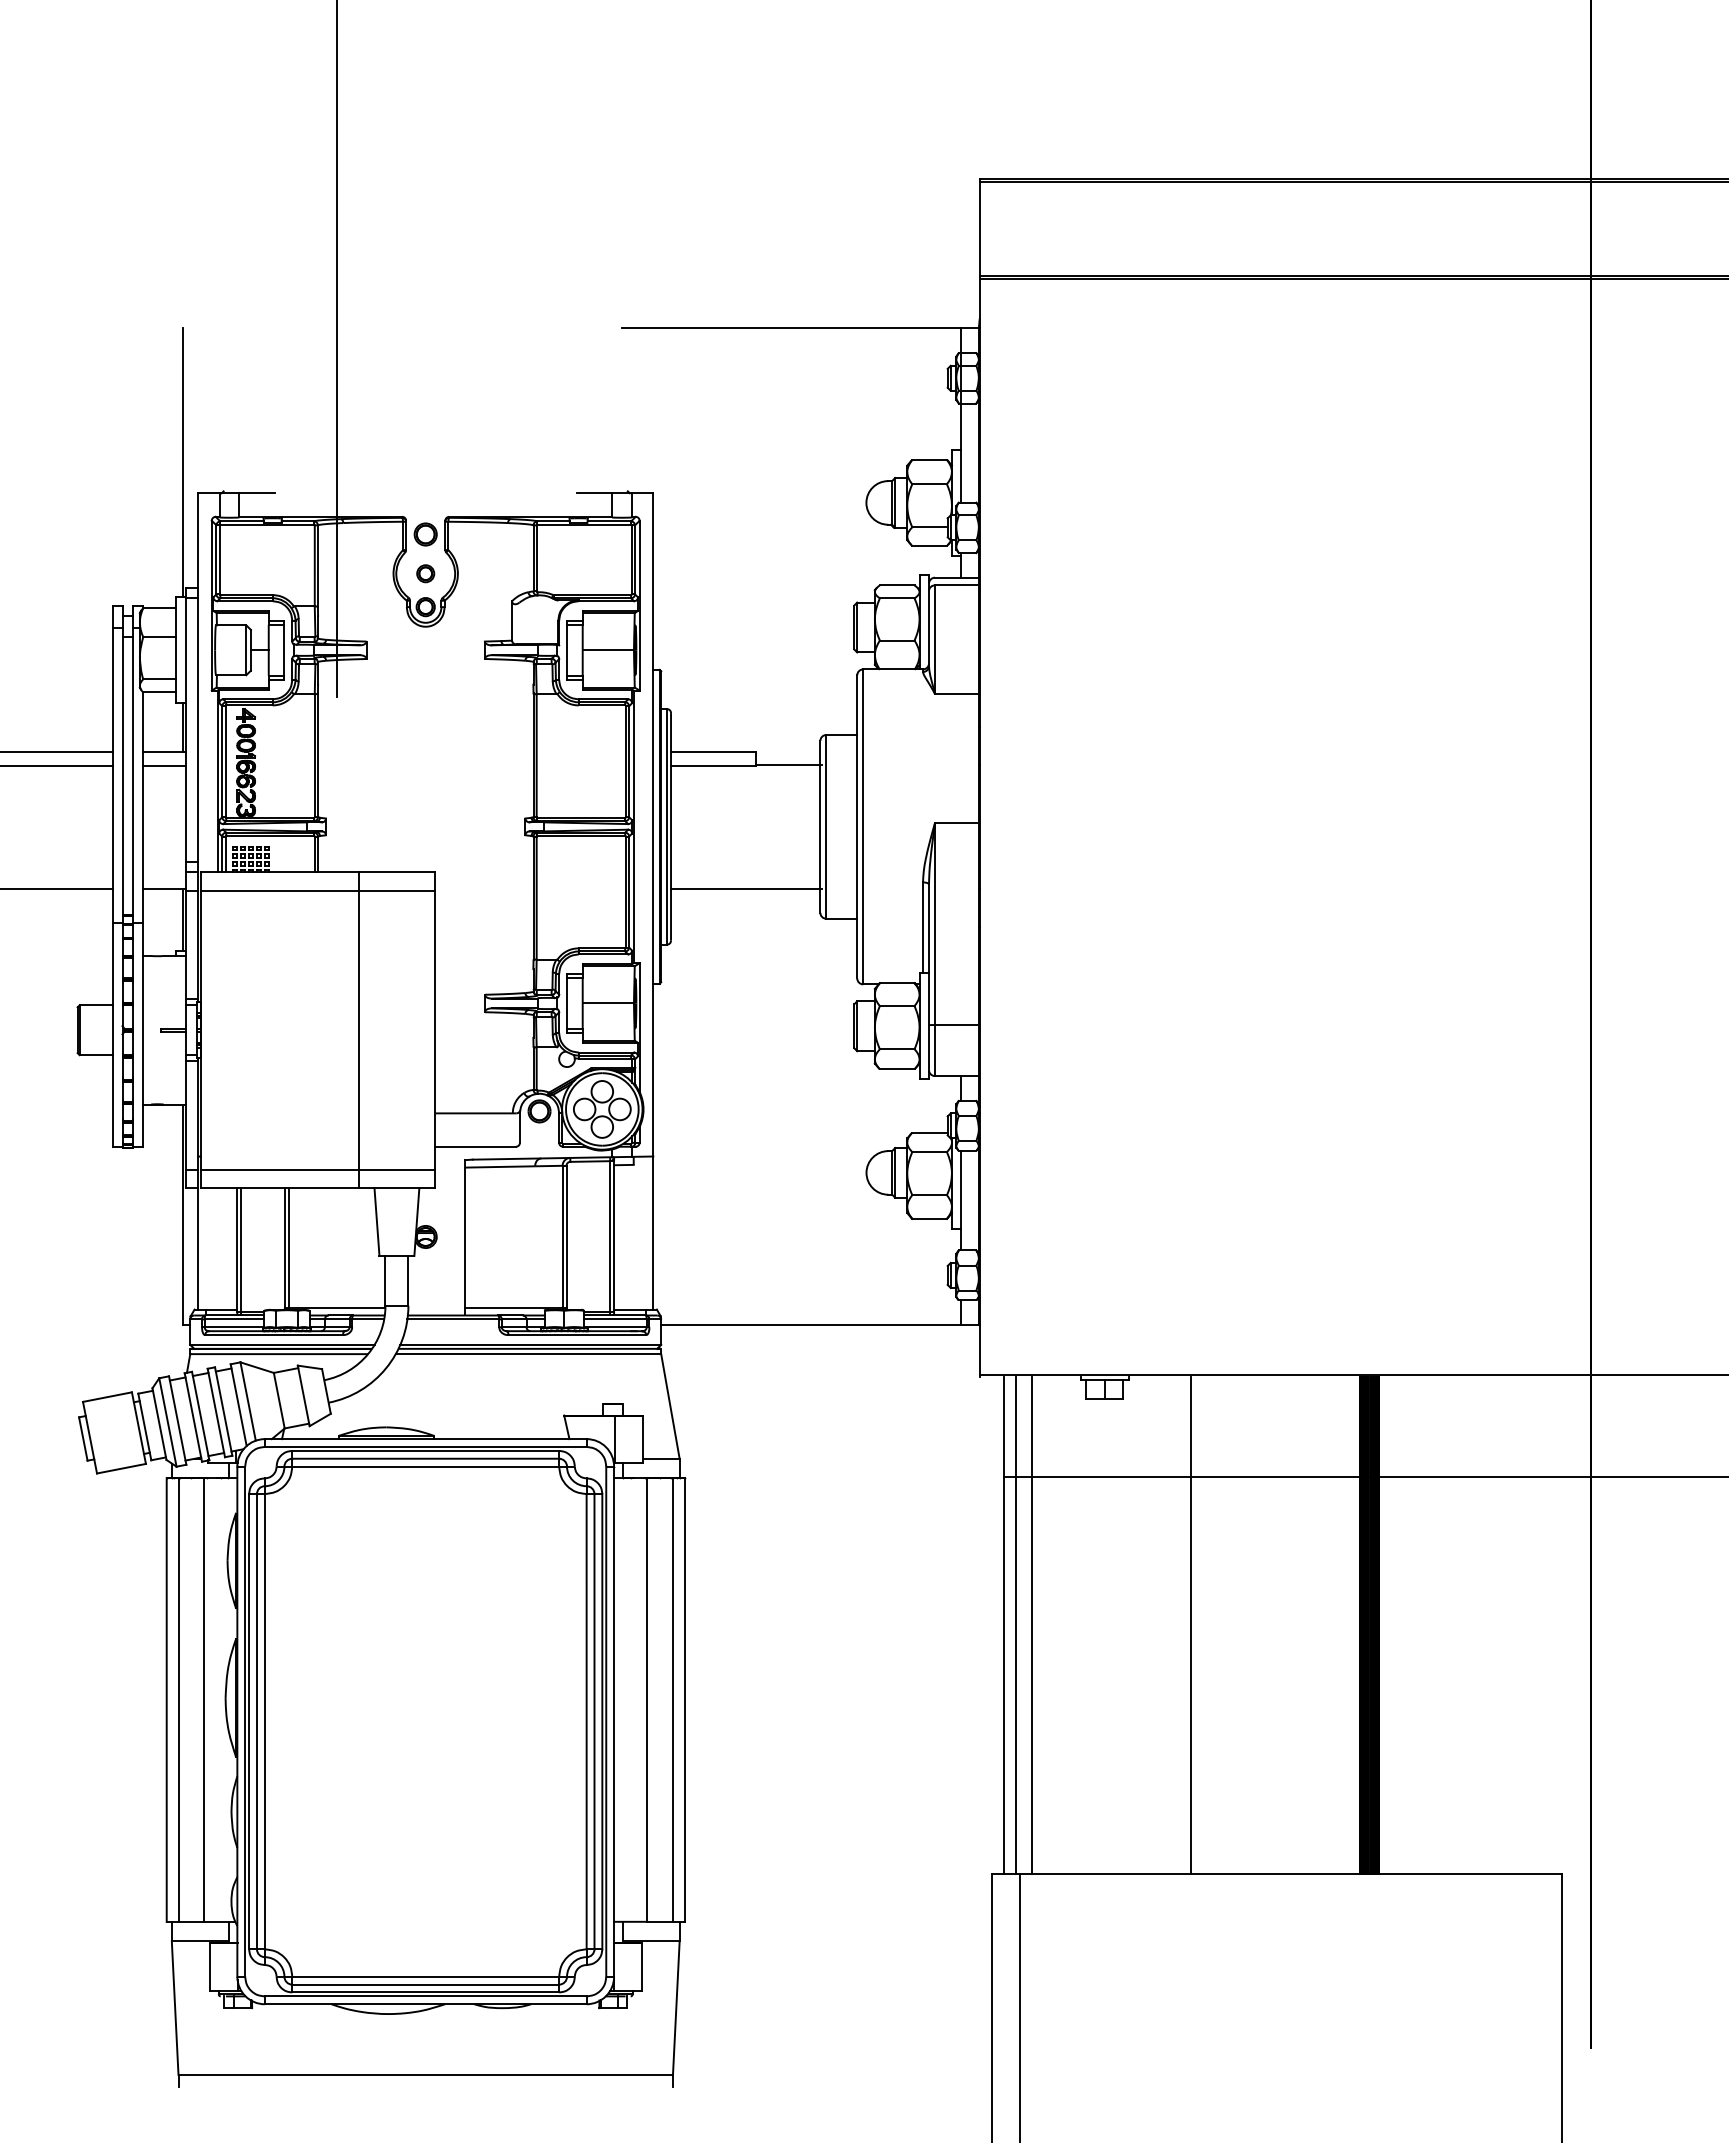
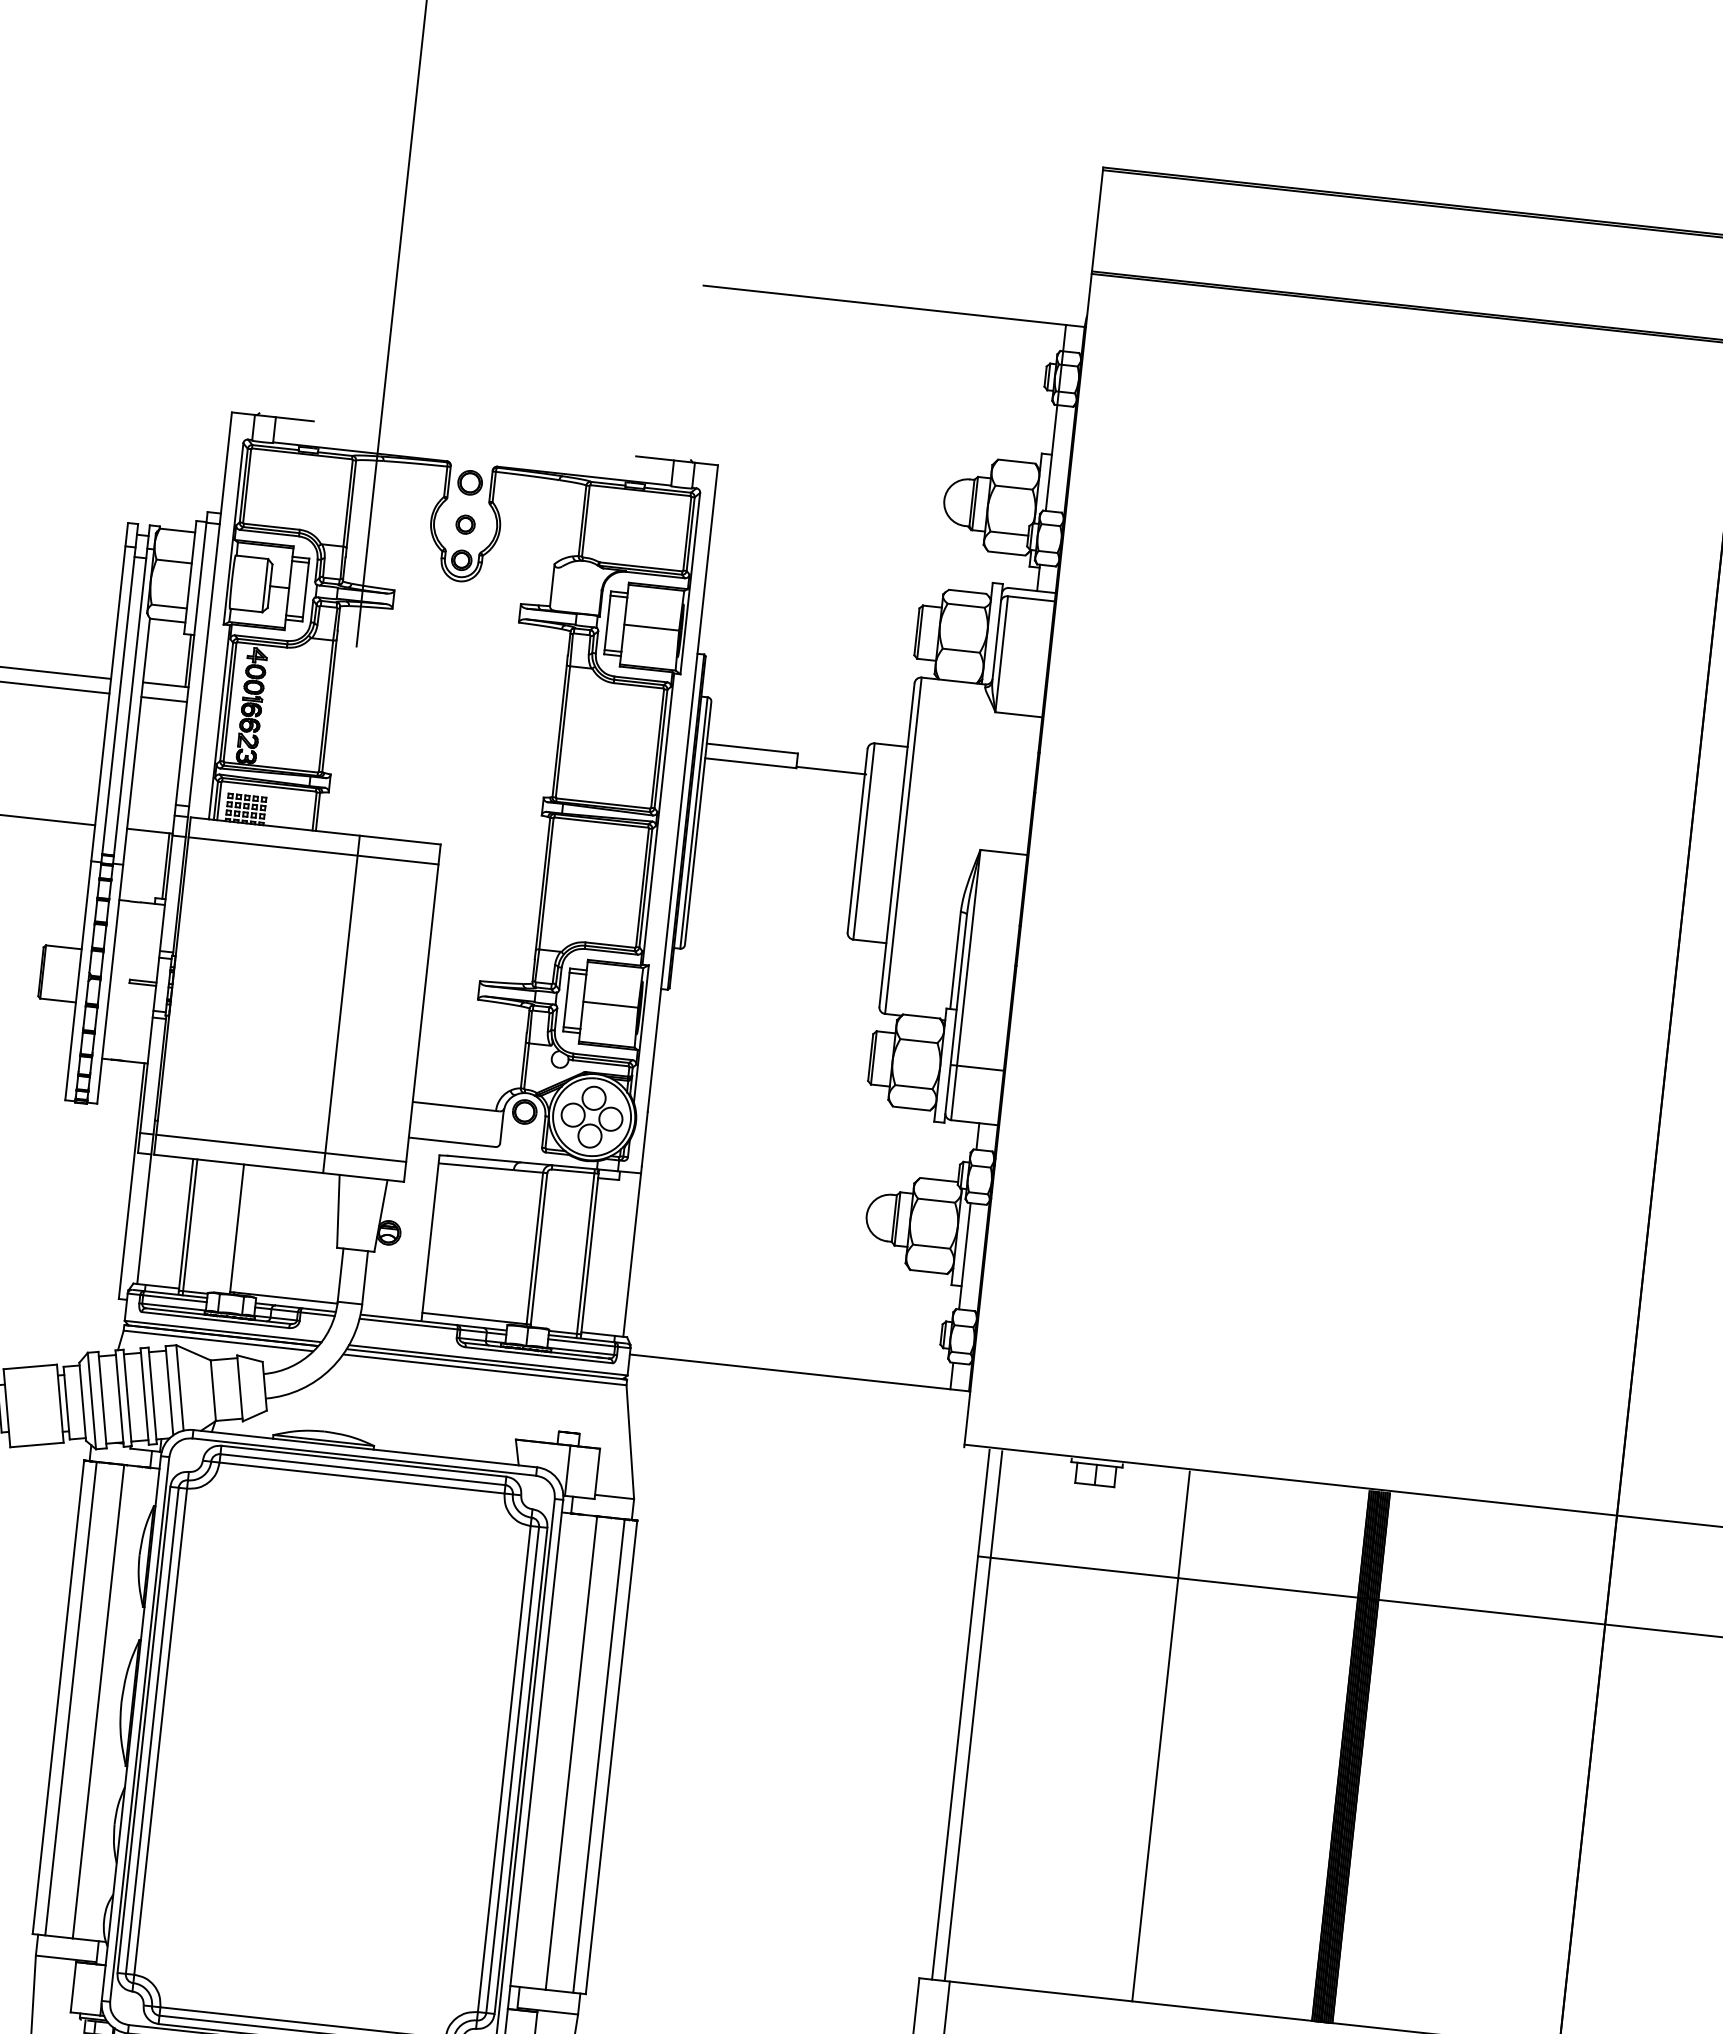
line: (182, 462) -> (218, 377), removed
line: (746, 889) -> (771, 899), removed
line: (288, 1247) -> (240, 1228), removed
line: (1032, 1625) -> (991, 1718), removed

